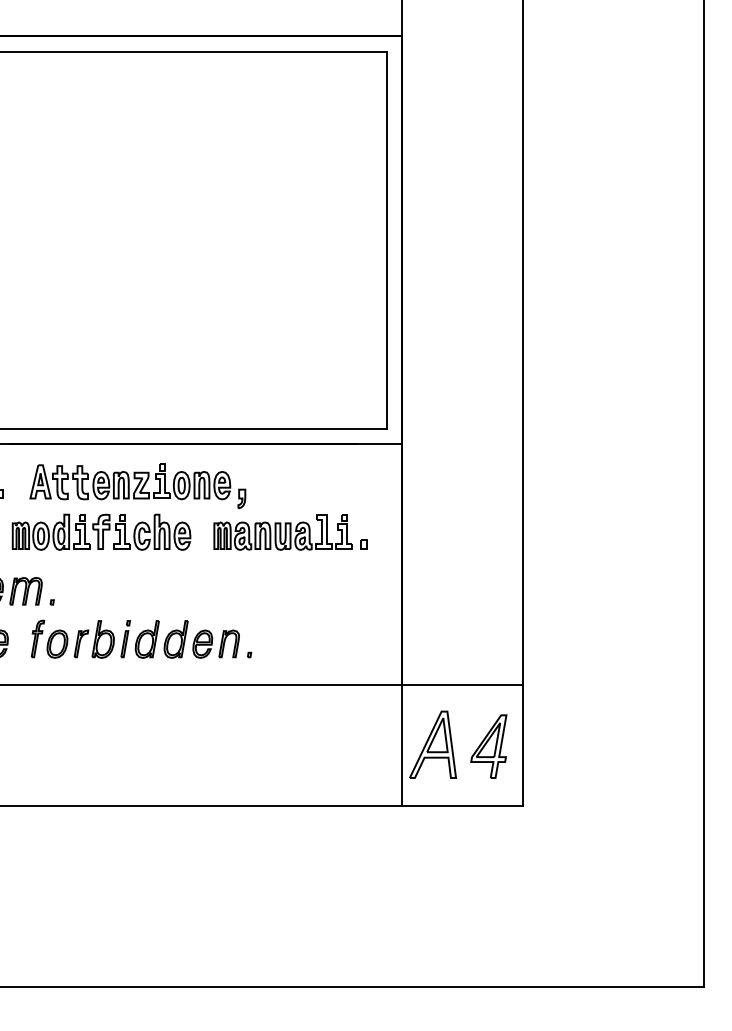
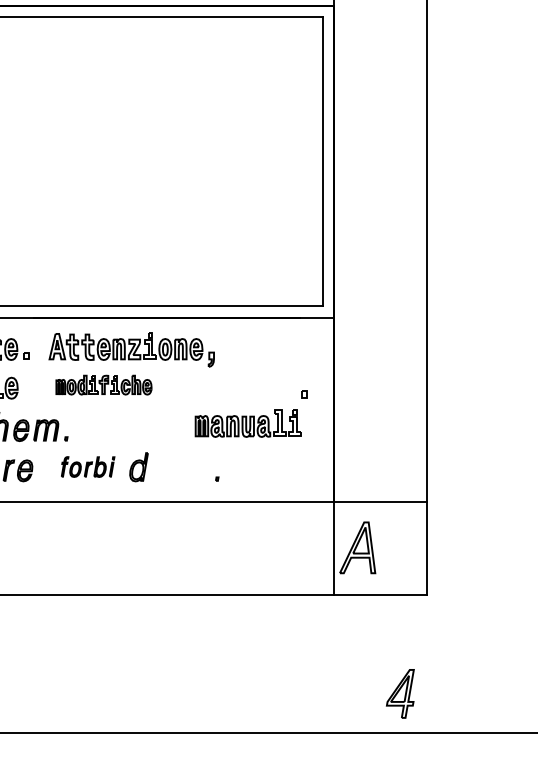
part: (101, 531) -> (103, 384), size x0.7
part: (282, 532) -> (247, 423), moved
part: (80, 638) -> (87, 466), size x0.7
part: (201, 639) -> (180, 467), removed
part: (488, 746) -> (400, 693), moved

